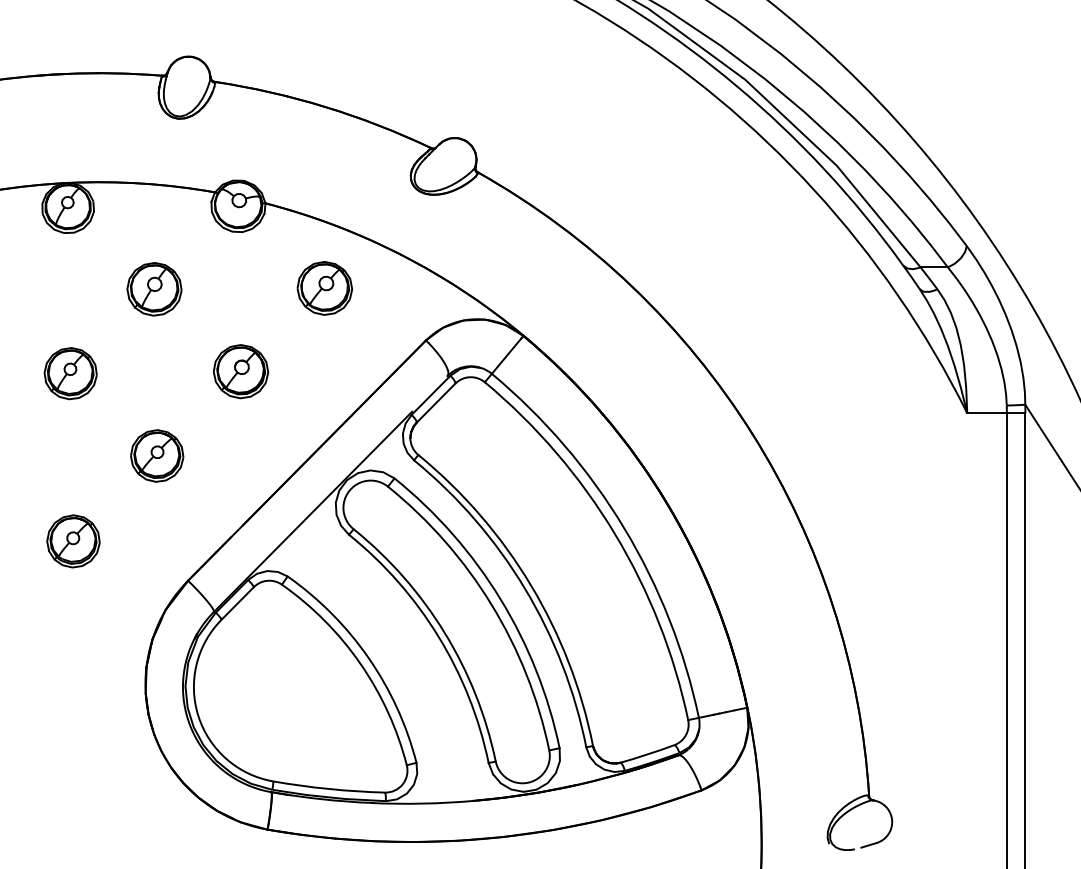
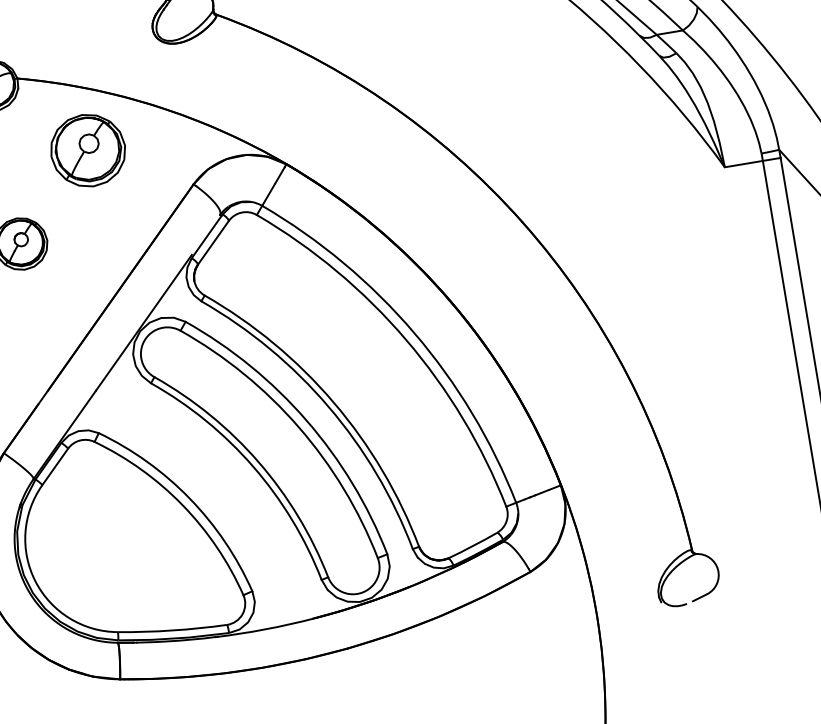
part: (324, 288) -> (87, 150), size x1.4

